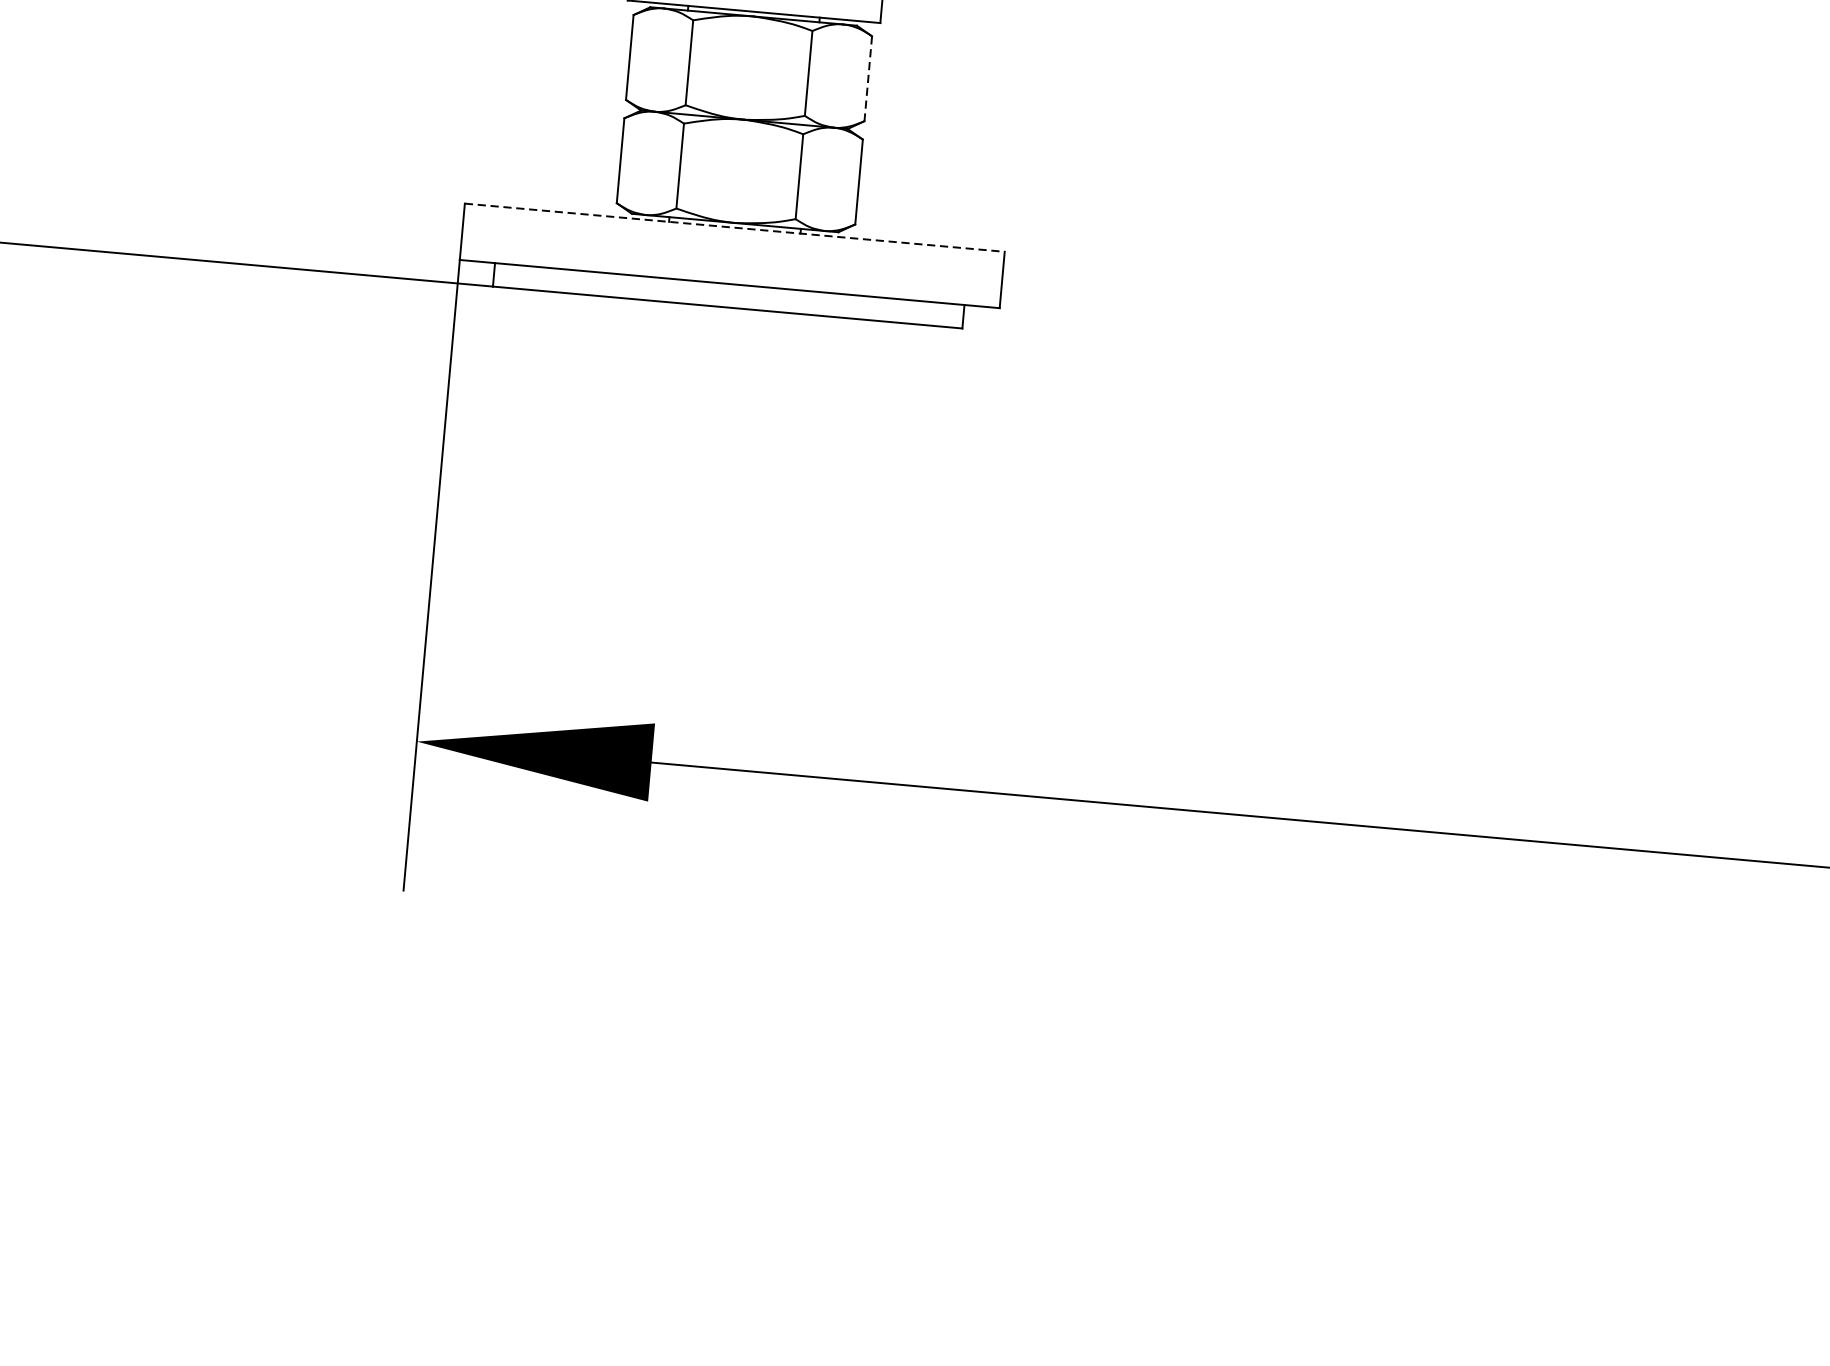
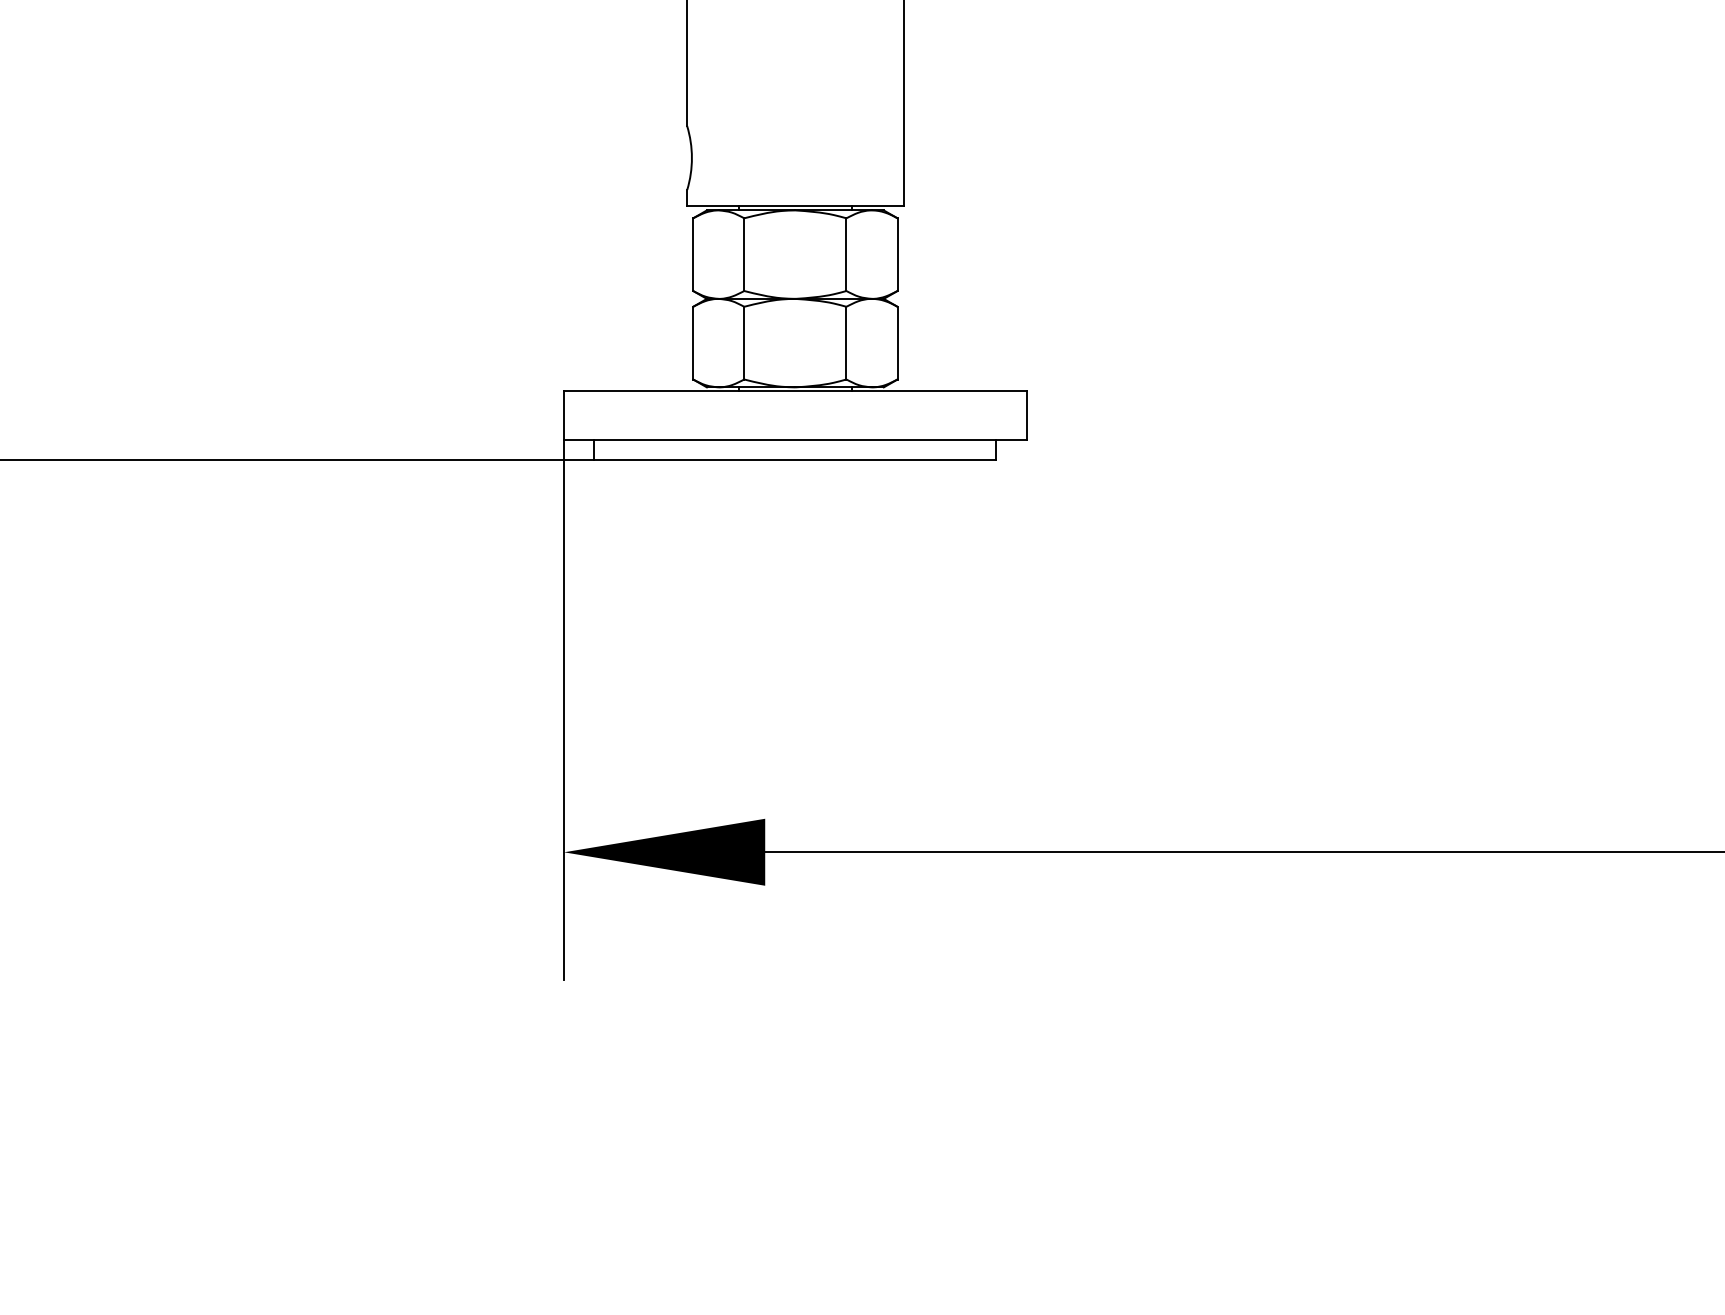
line: (868, 79) -> (897, 255), dashed -> solid
line: (734, 227) -> (795, 391), dashed -> solid

